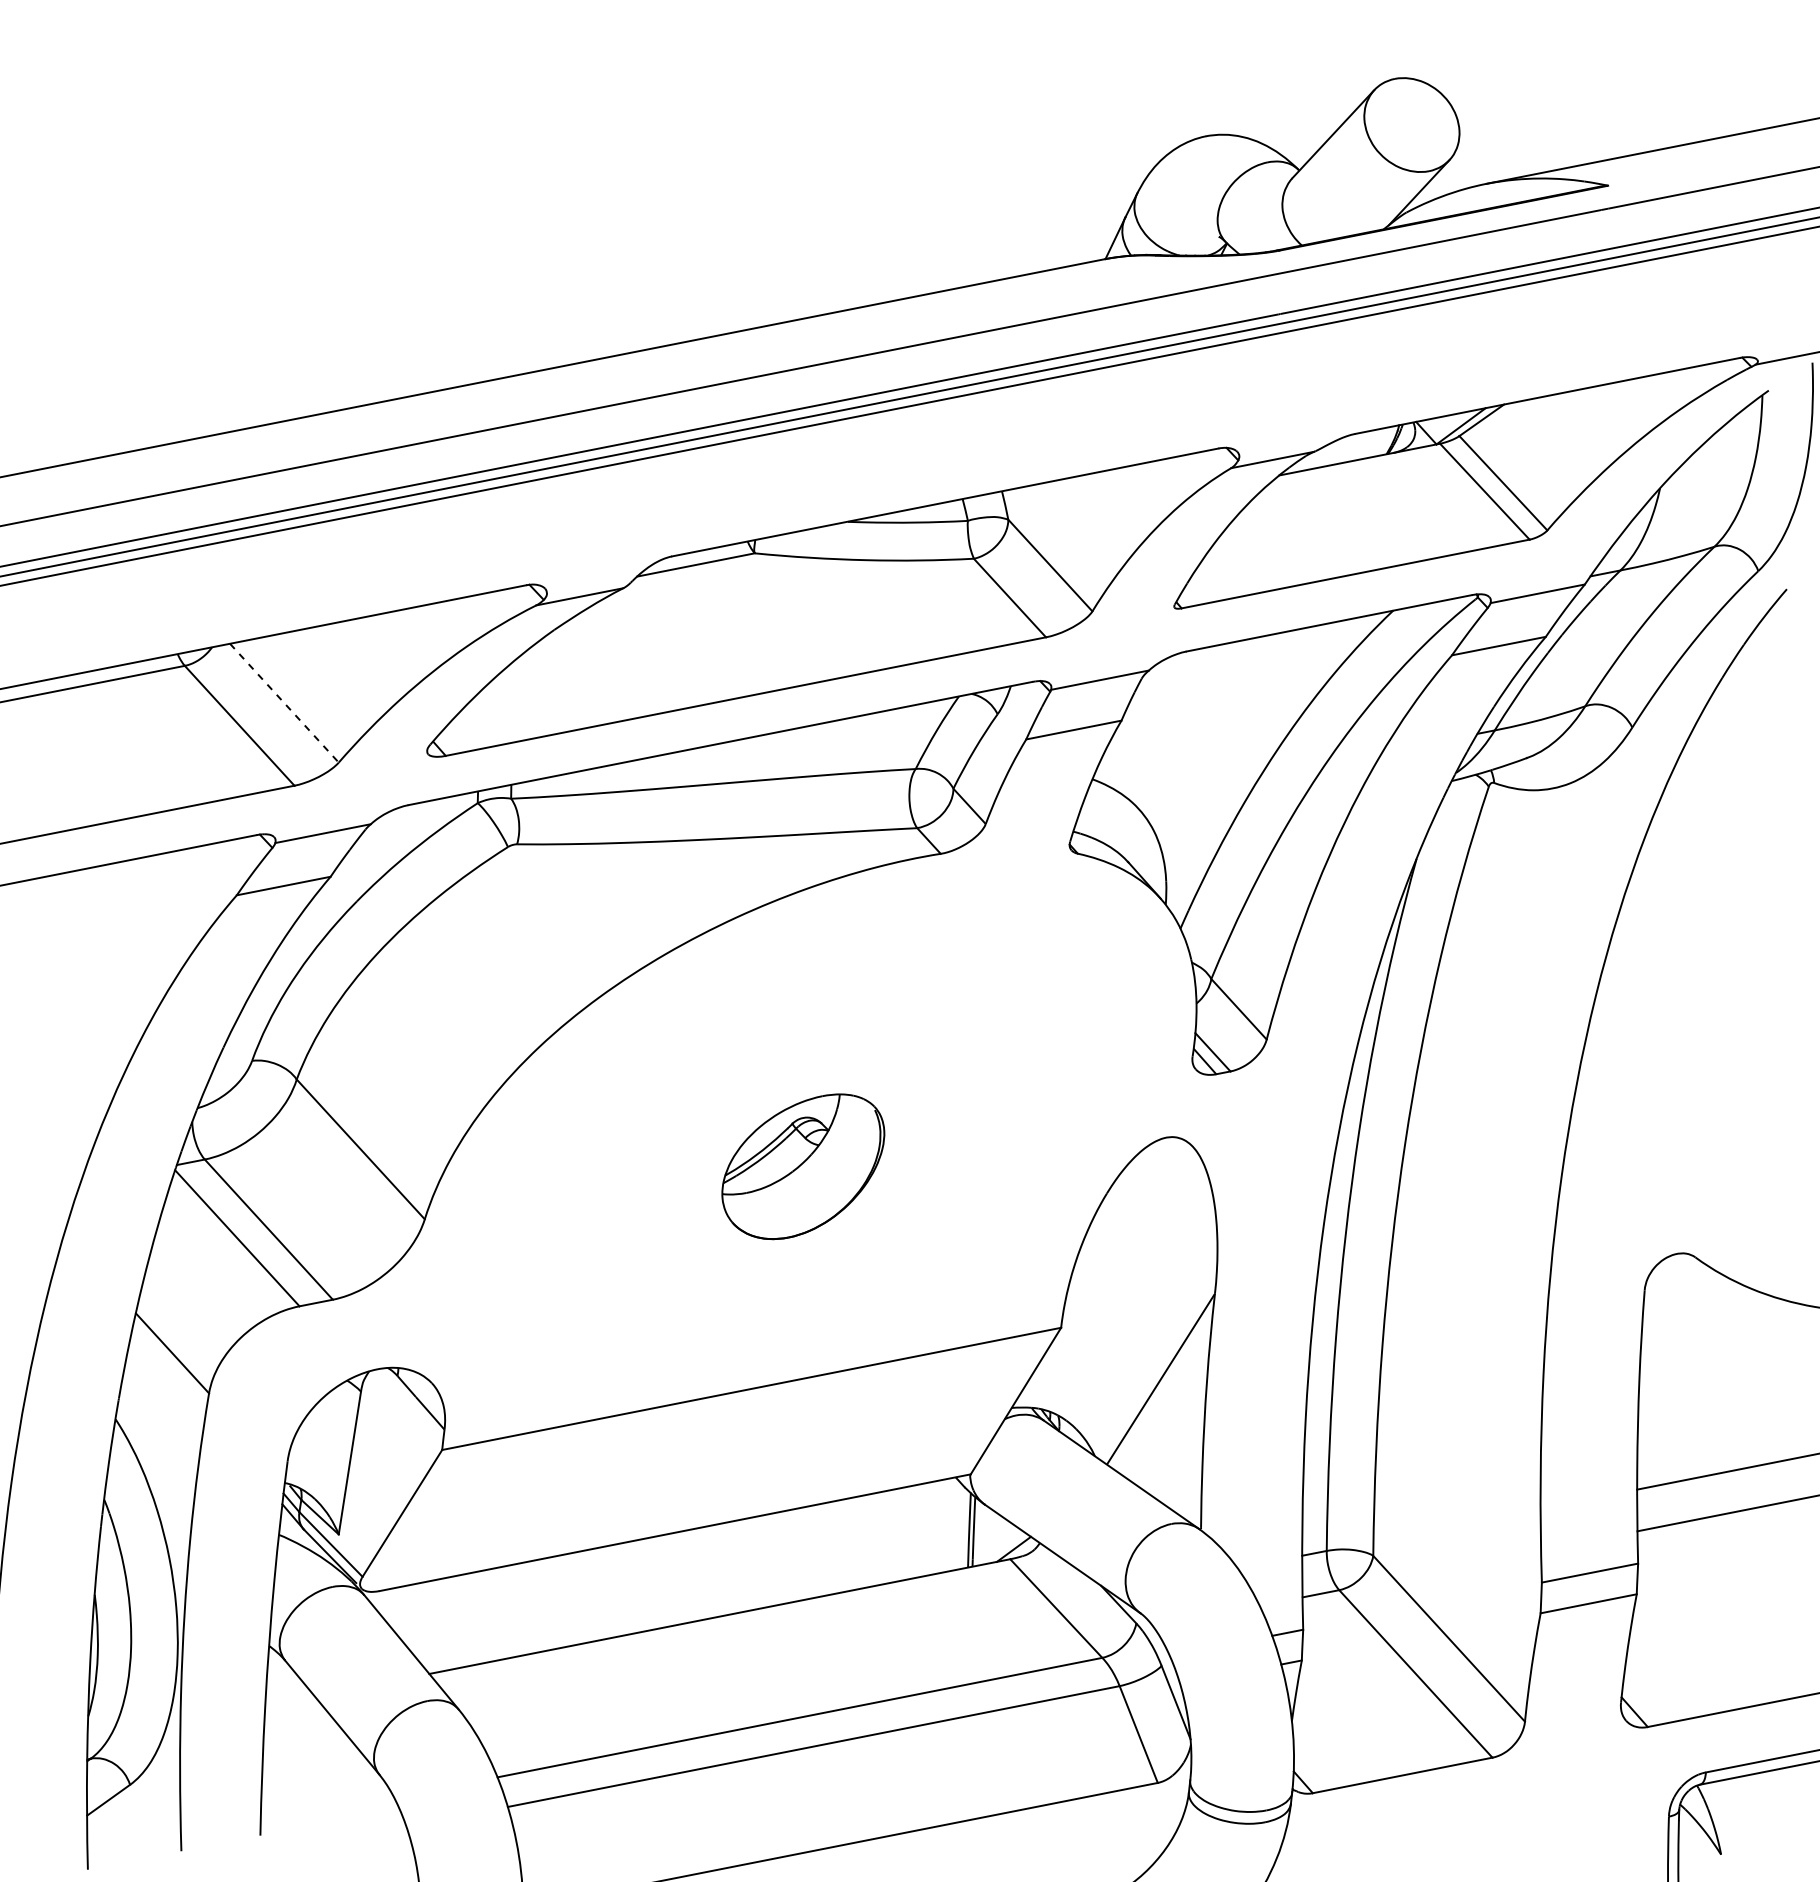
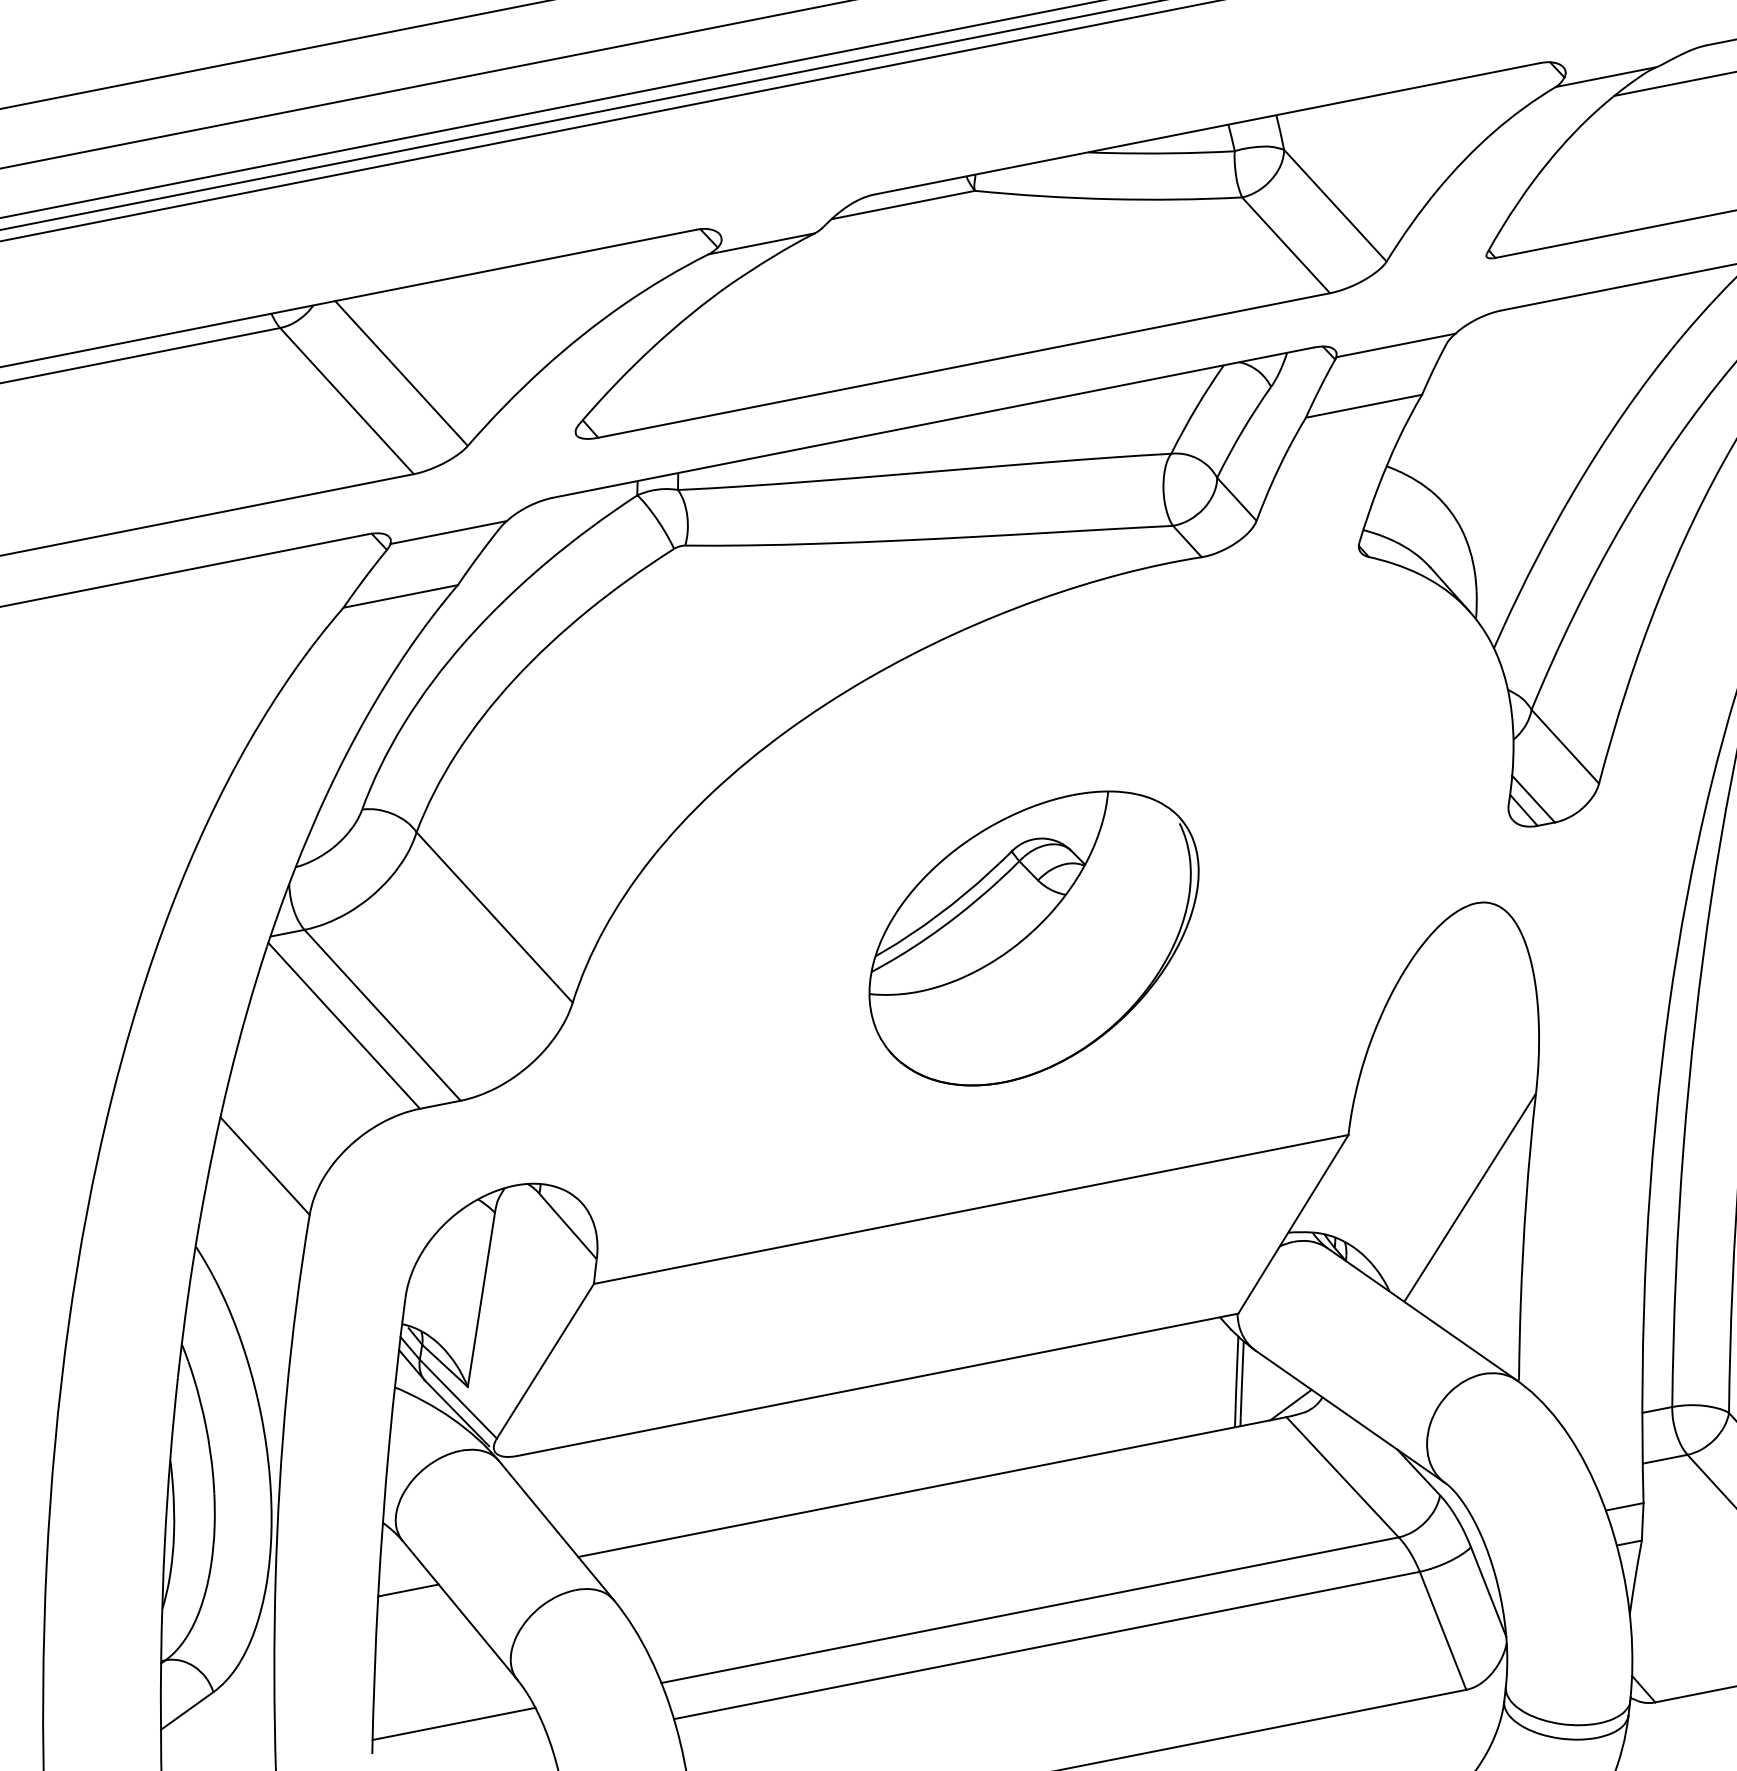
line: (284, 703) -> (401, 373), dashed -> solid
part: (803, 1166) -> (1034, 938), size x1.67
line: (289, 1701) -> (407, 1590), added
line: (327, 1810) -> (454, 1723), added

